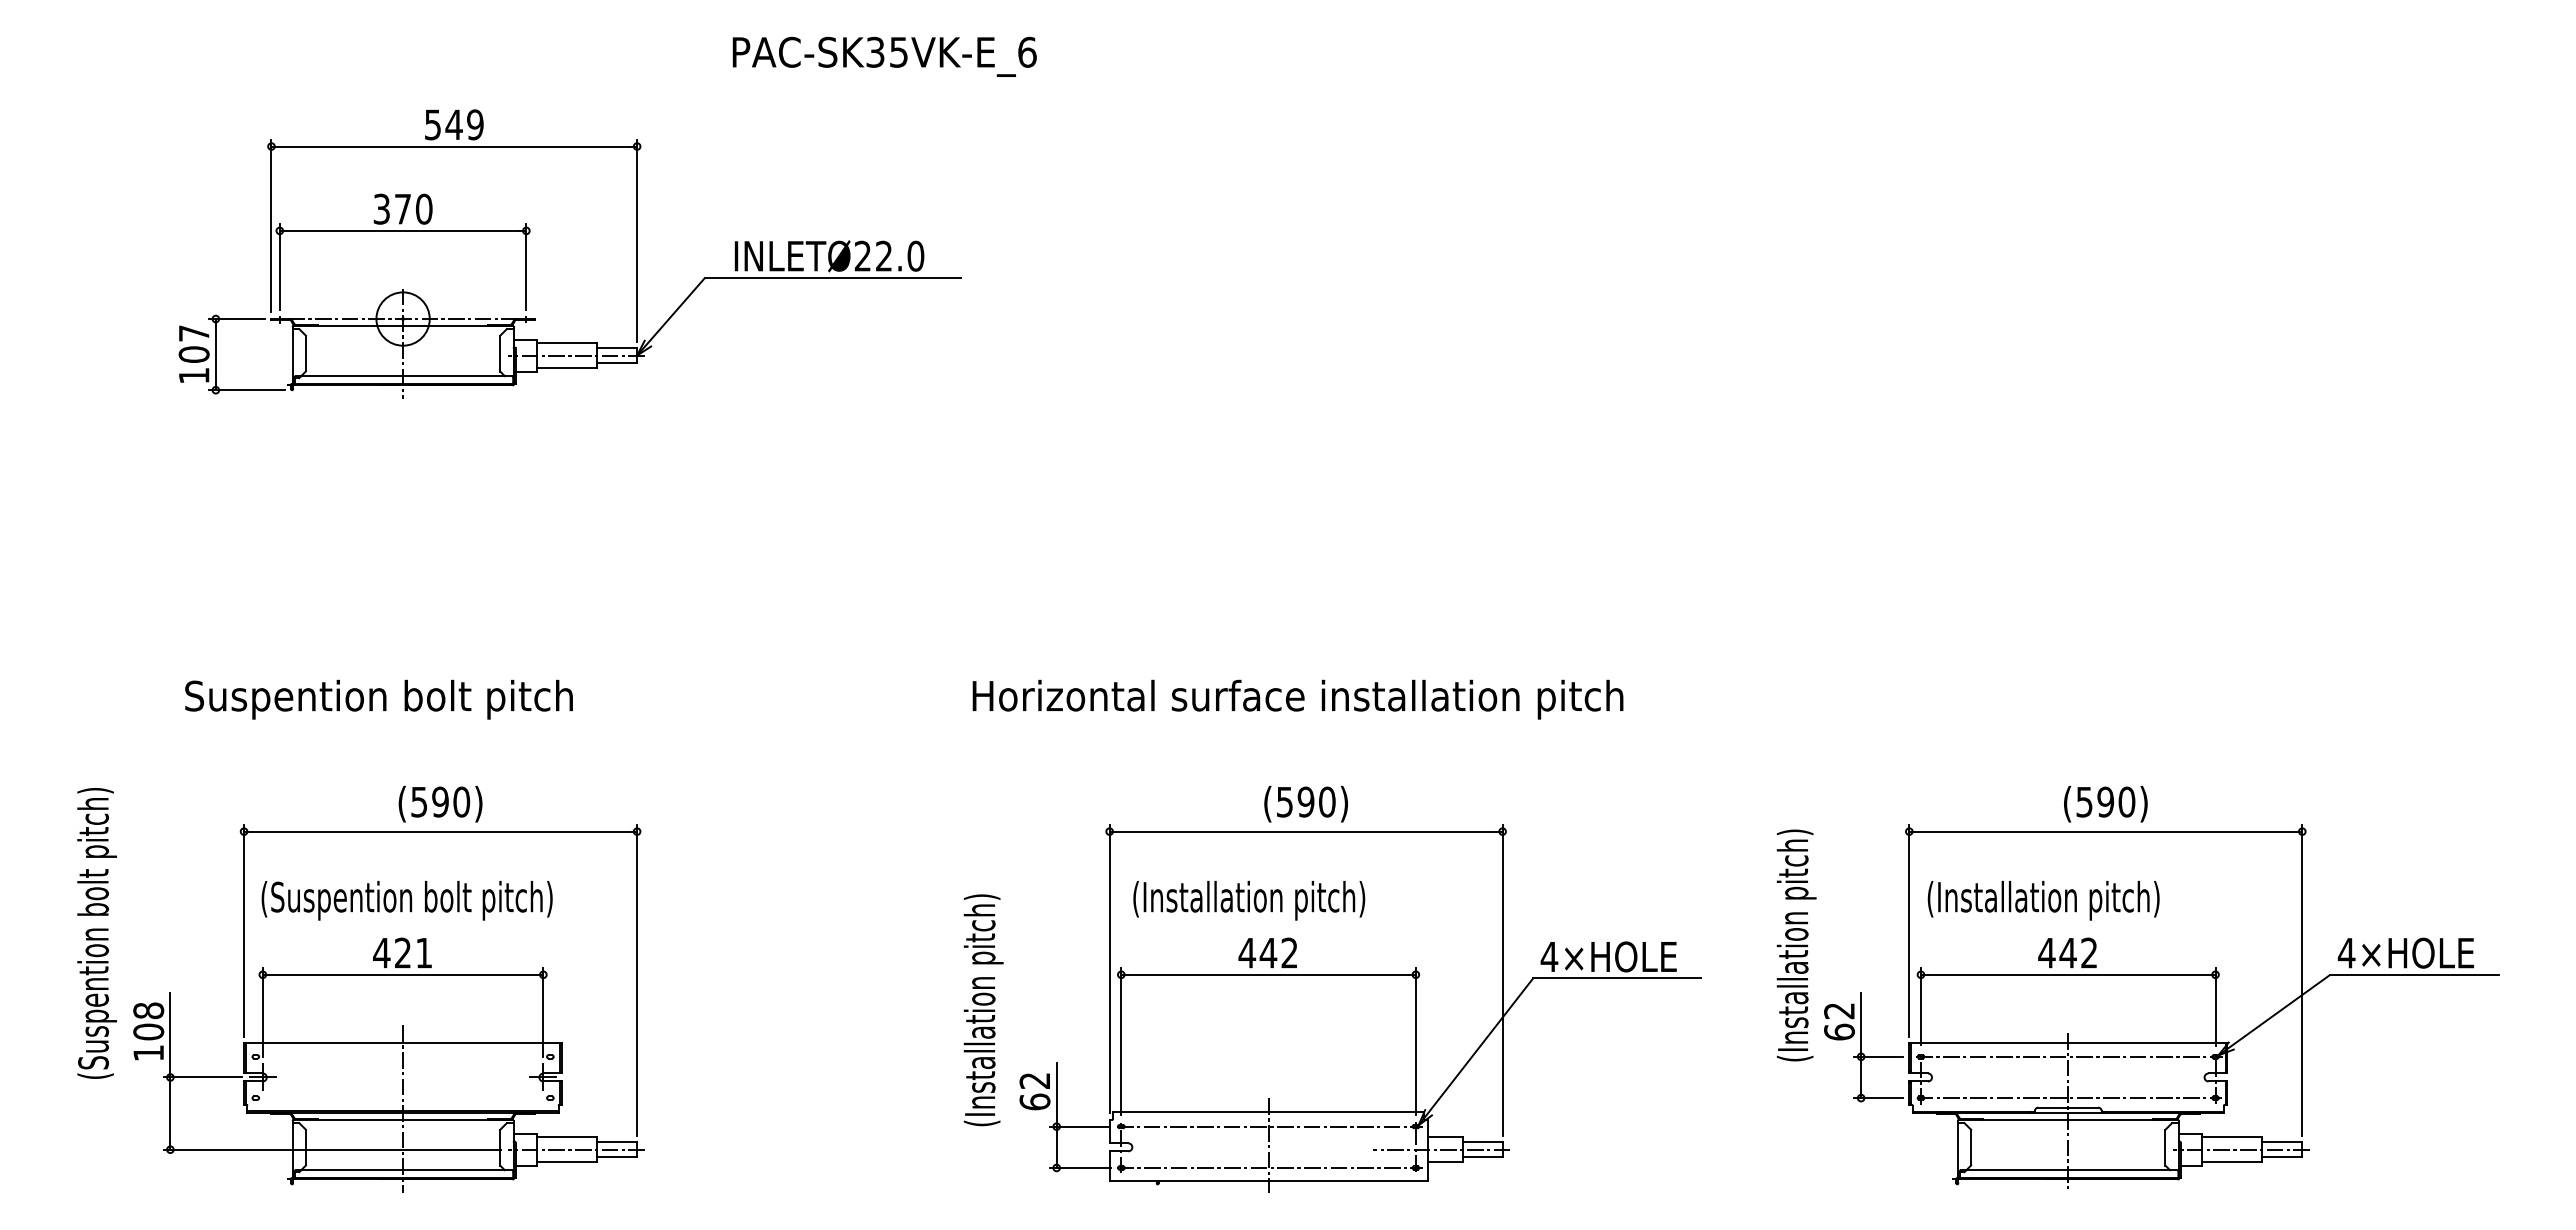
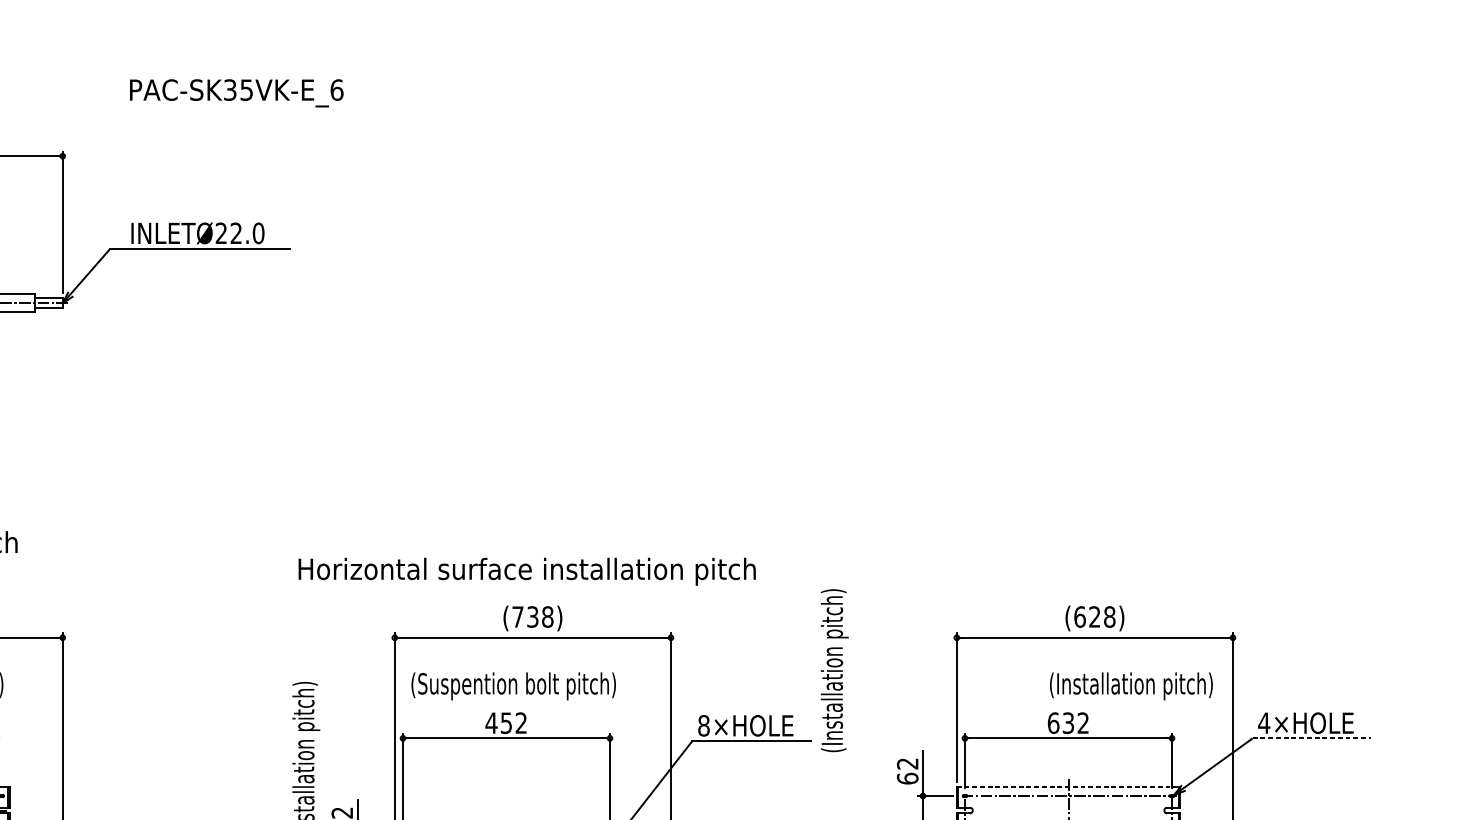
text: (1297, 699) -> (526, 571), moved
text: (1306, 801) -> (533, 616), (590) -> (738)
text: (2105, 801) -> (1094, 616), (590) -> (628)
text: (1283, 900) -> (517, 686), (Installation pitch) -> (Suspention bolt pitch)
text: (2043, 900) -> (1131, 686), moved
text: (1796, 945) -> (834, 670), moved
text: (2057, 952) -> (1060, 722), 442 -> 632
text: (1268, 953) -> (506, 723), 442 -> 452
text: (1549, 956) -> (703, 725), 4×HOLE -> 8×HOLE
line: (2415, 974) -> (1312, 738), solid -> dashed
line: (2068, 1043) -> (1068, 786), solid -> dashed

